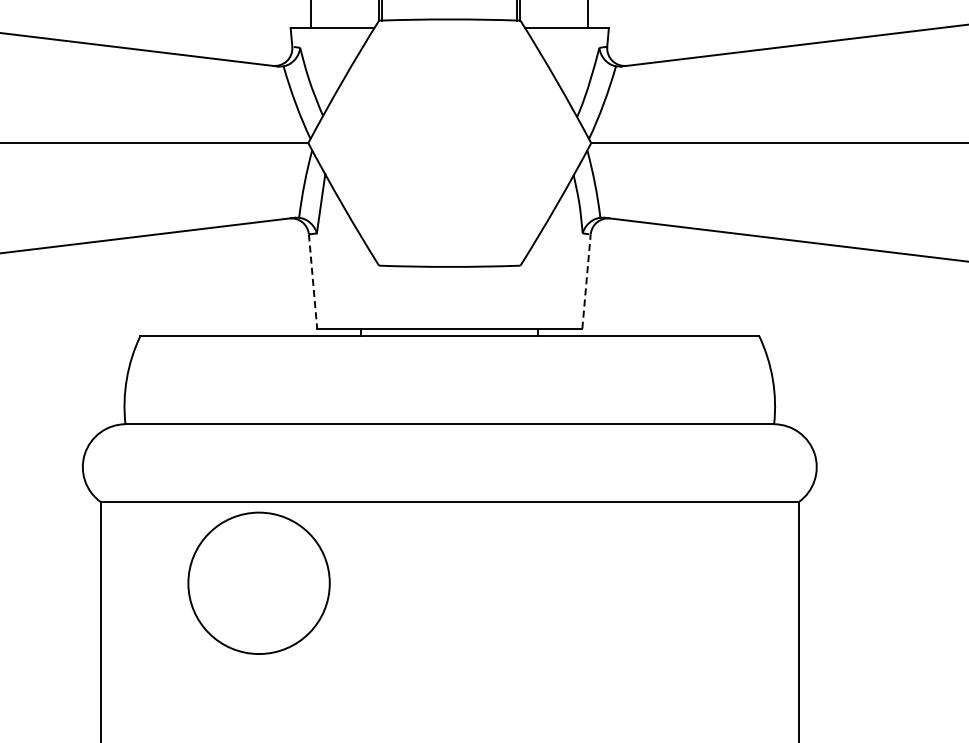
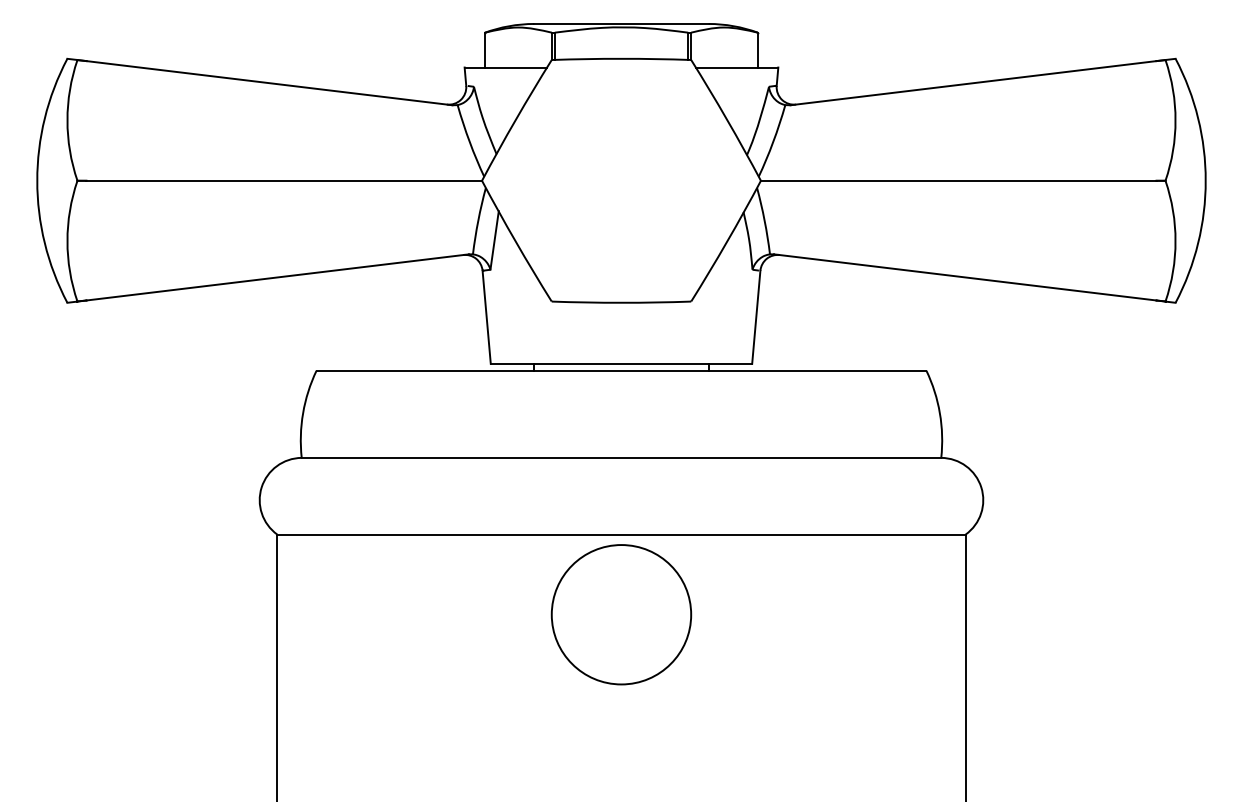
line: (312, 281) -> (486, 317), dashed -> solid
line: (586, 281) -> (756, 317), dashed -> solid
circle: (259, 583) -> (621, 614), moved

